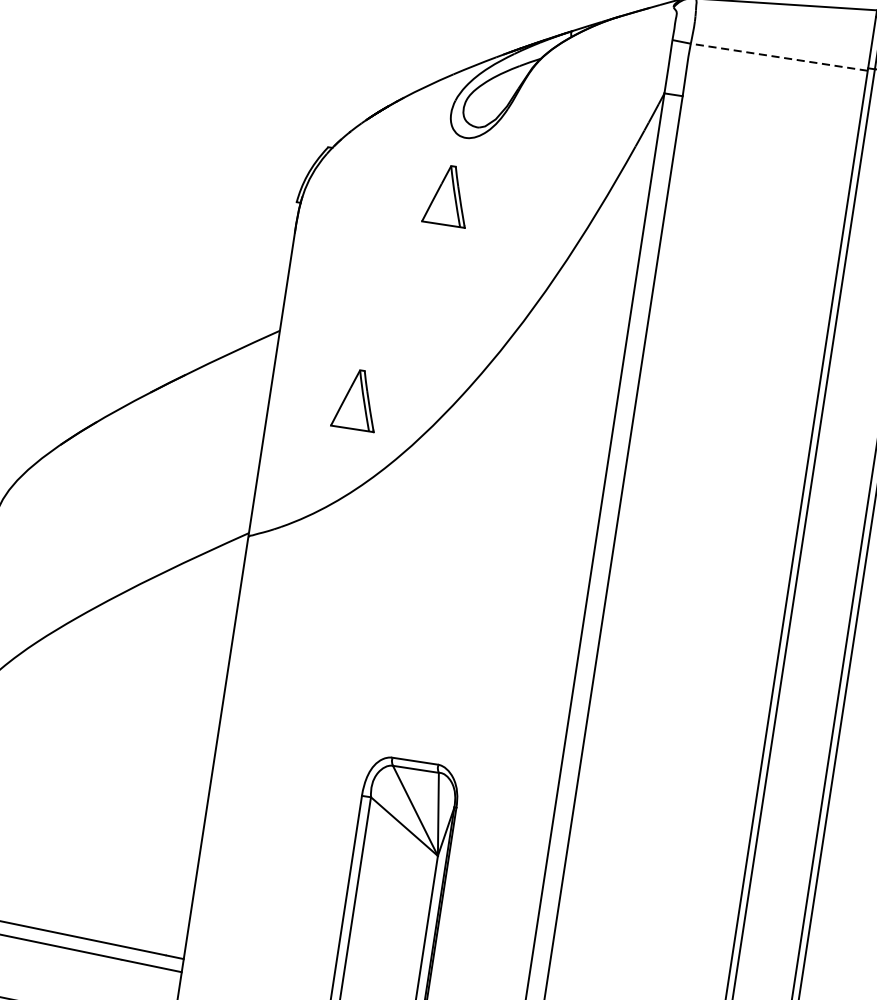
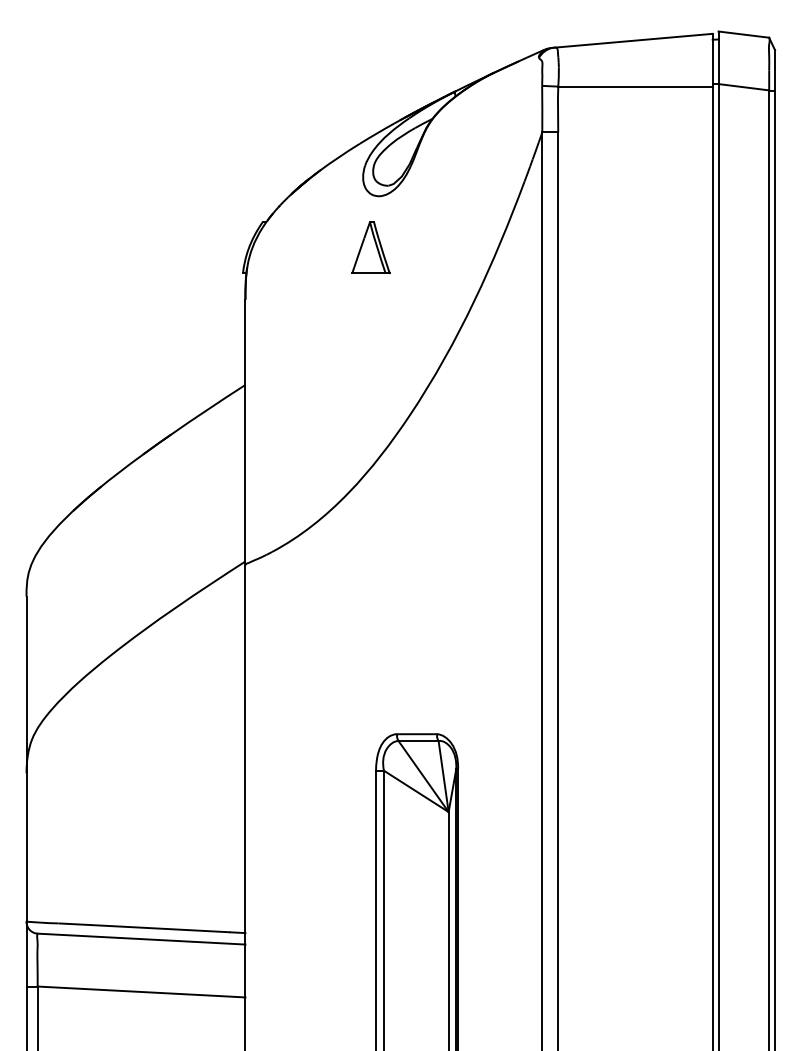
line: (778, 56) -> (634, 86), dashed -> solid
part: (356, 399) -> (319, 433), removed

